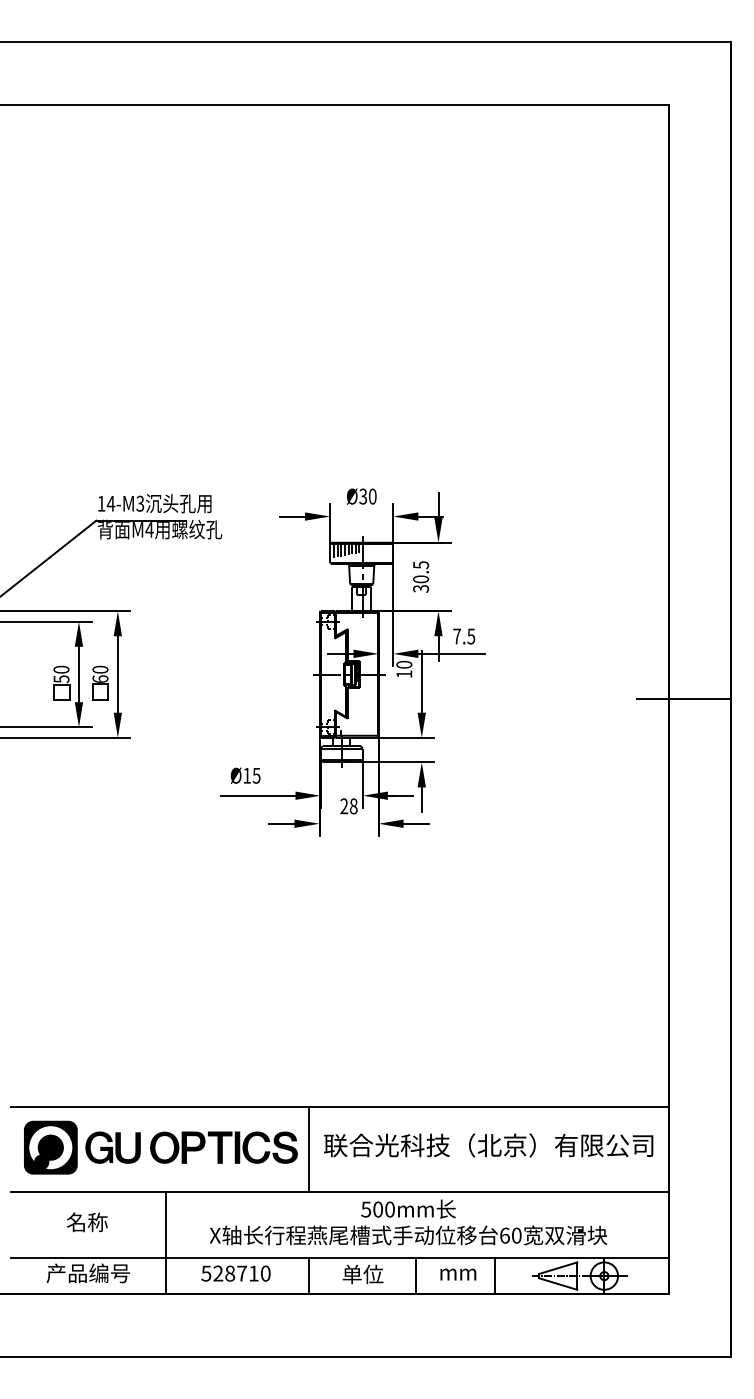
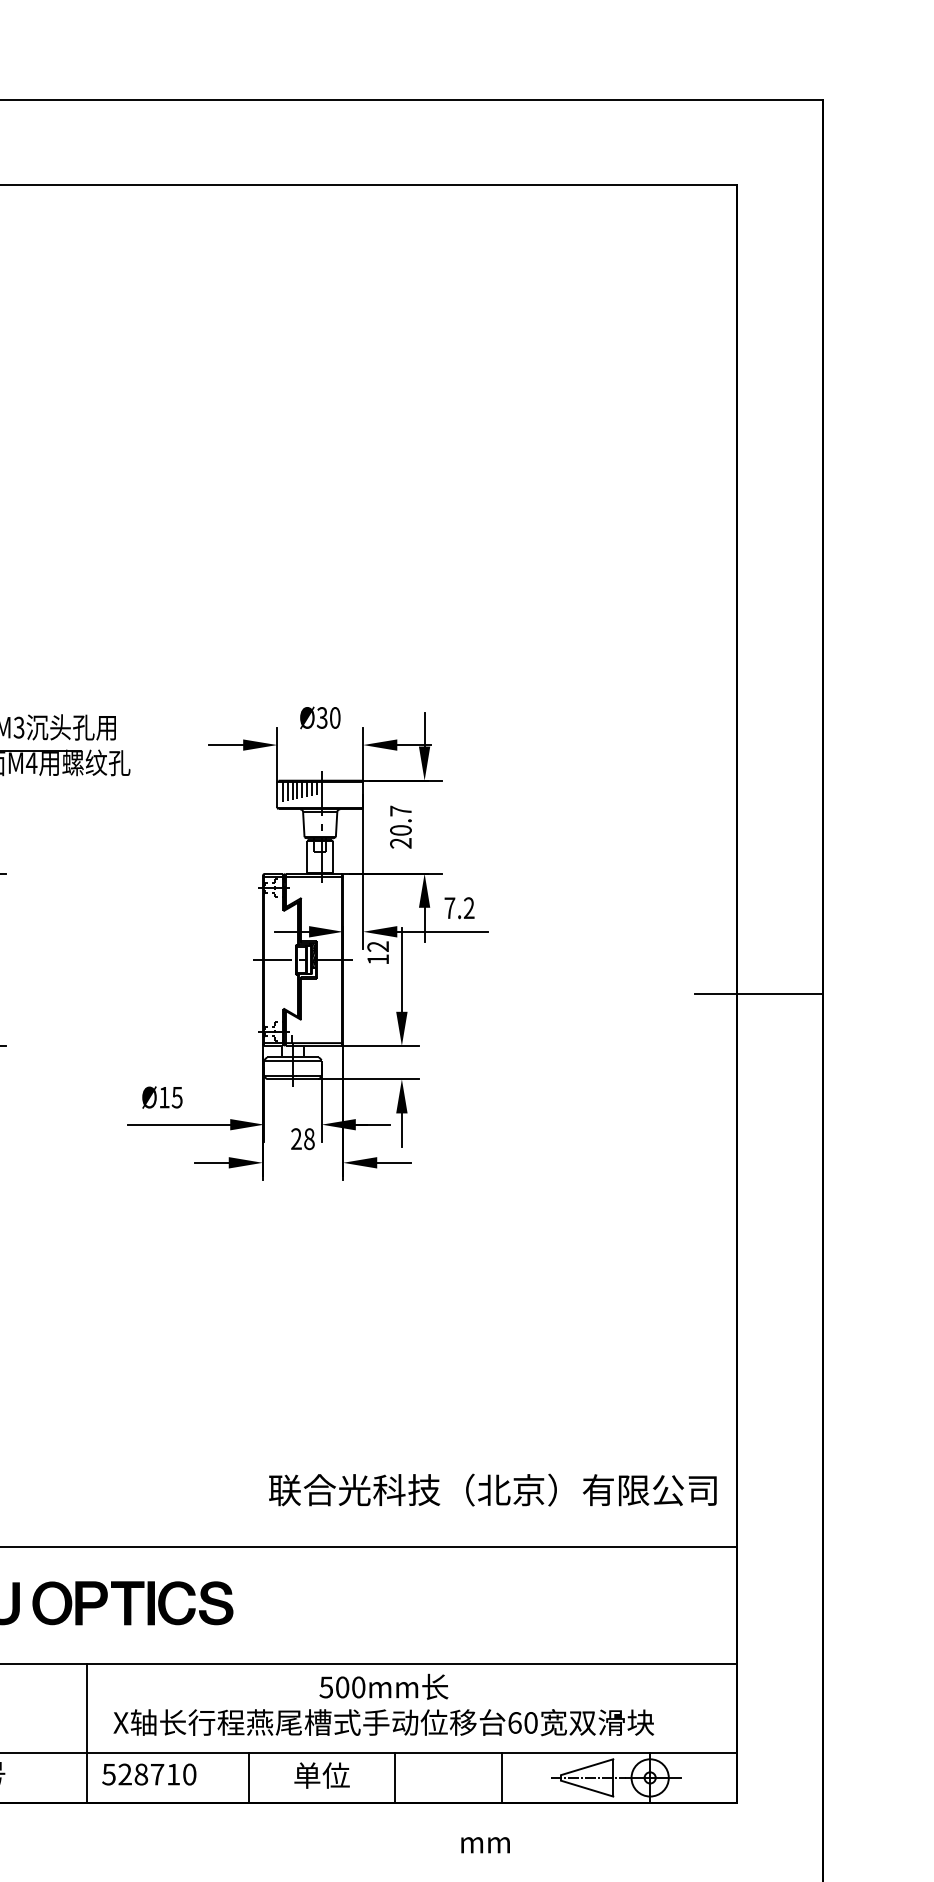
text: (421, 576) -> (401, 826), 30.5 -> 20.7
text: (471, 636) -> (469, 908), 7.5 -> 7.2
text: (404, 664) -> (378, 946), 10 -> 12
text: (488, 1145) -> (492, 1490), moved
line: (309, 1148) -> (249, 1604), removed
line: (166, 1243) -> (87, 1733), moved
text: (458, 1274) -> (485, 1845), moved

